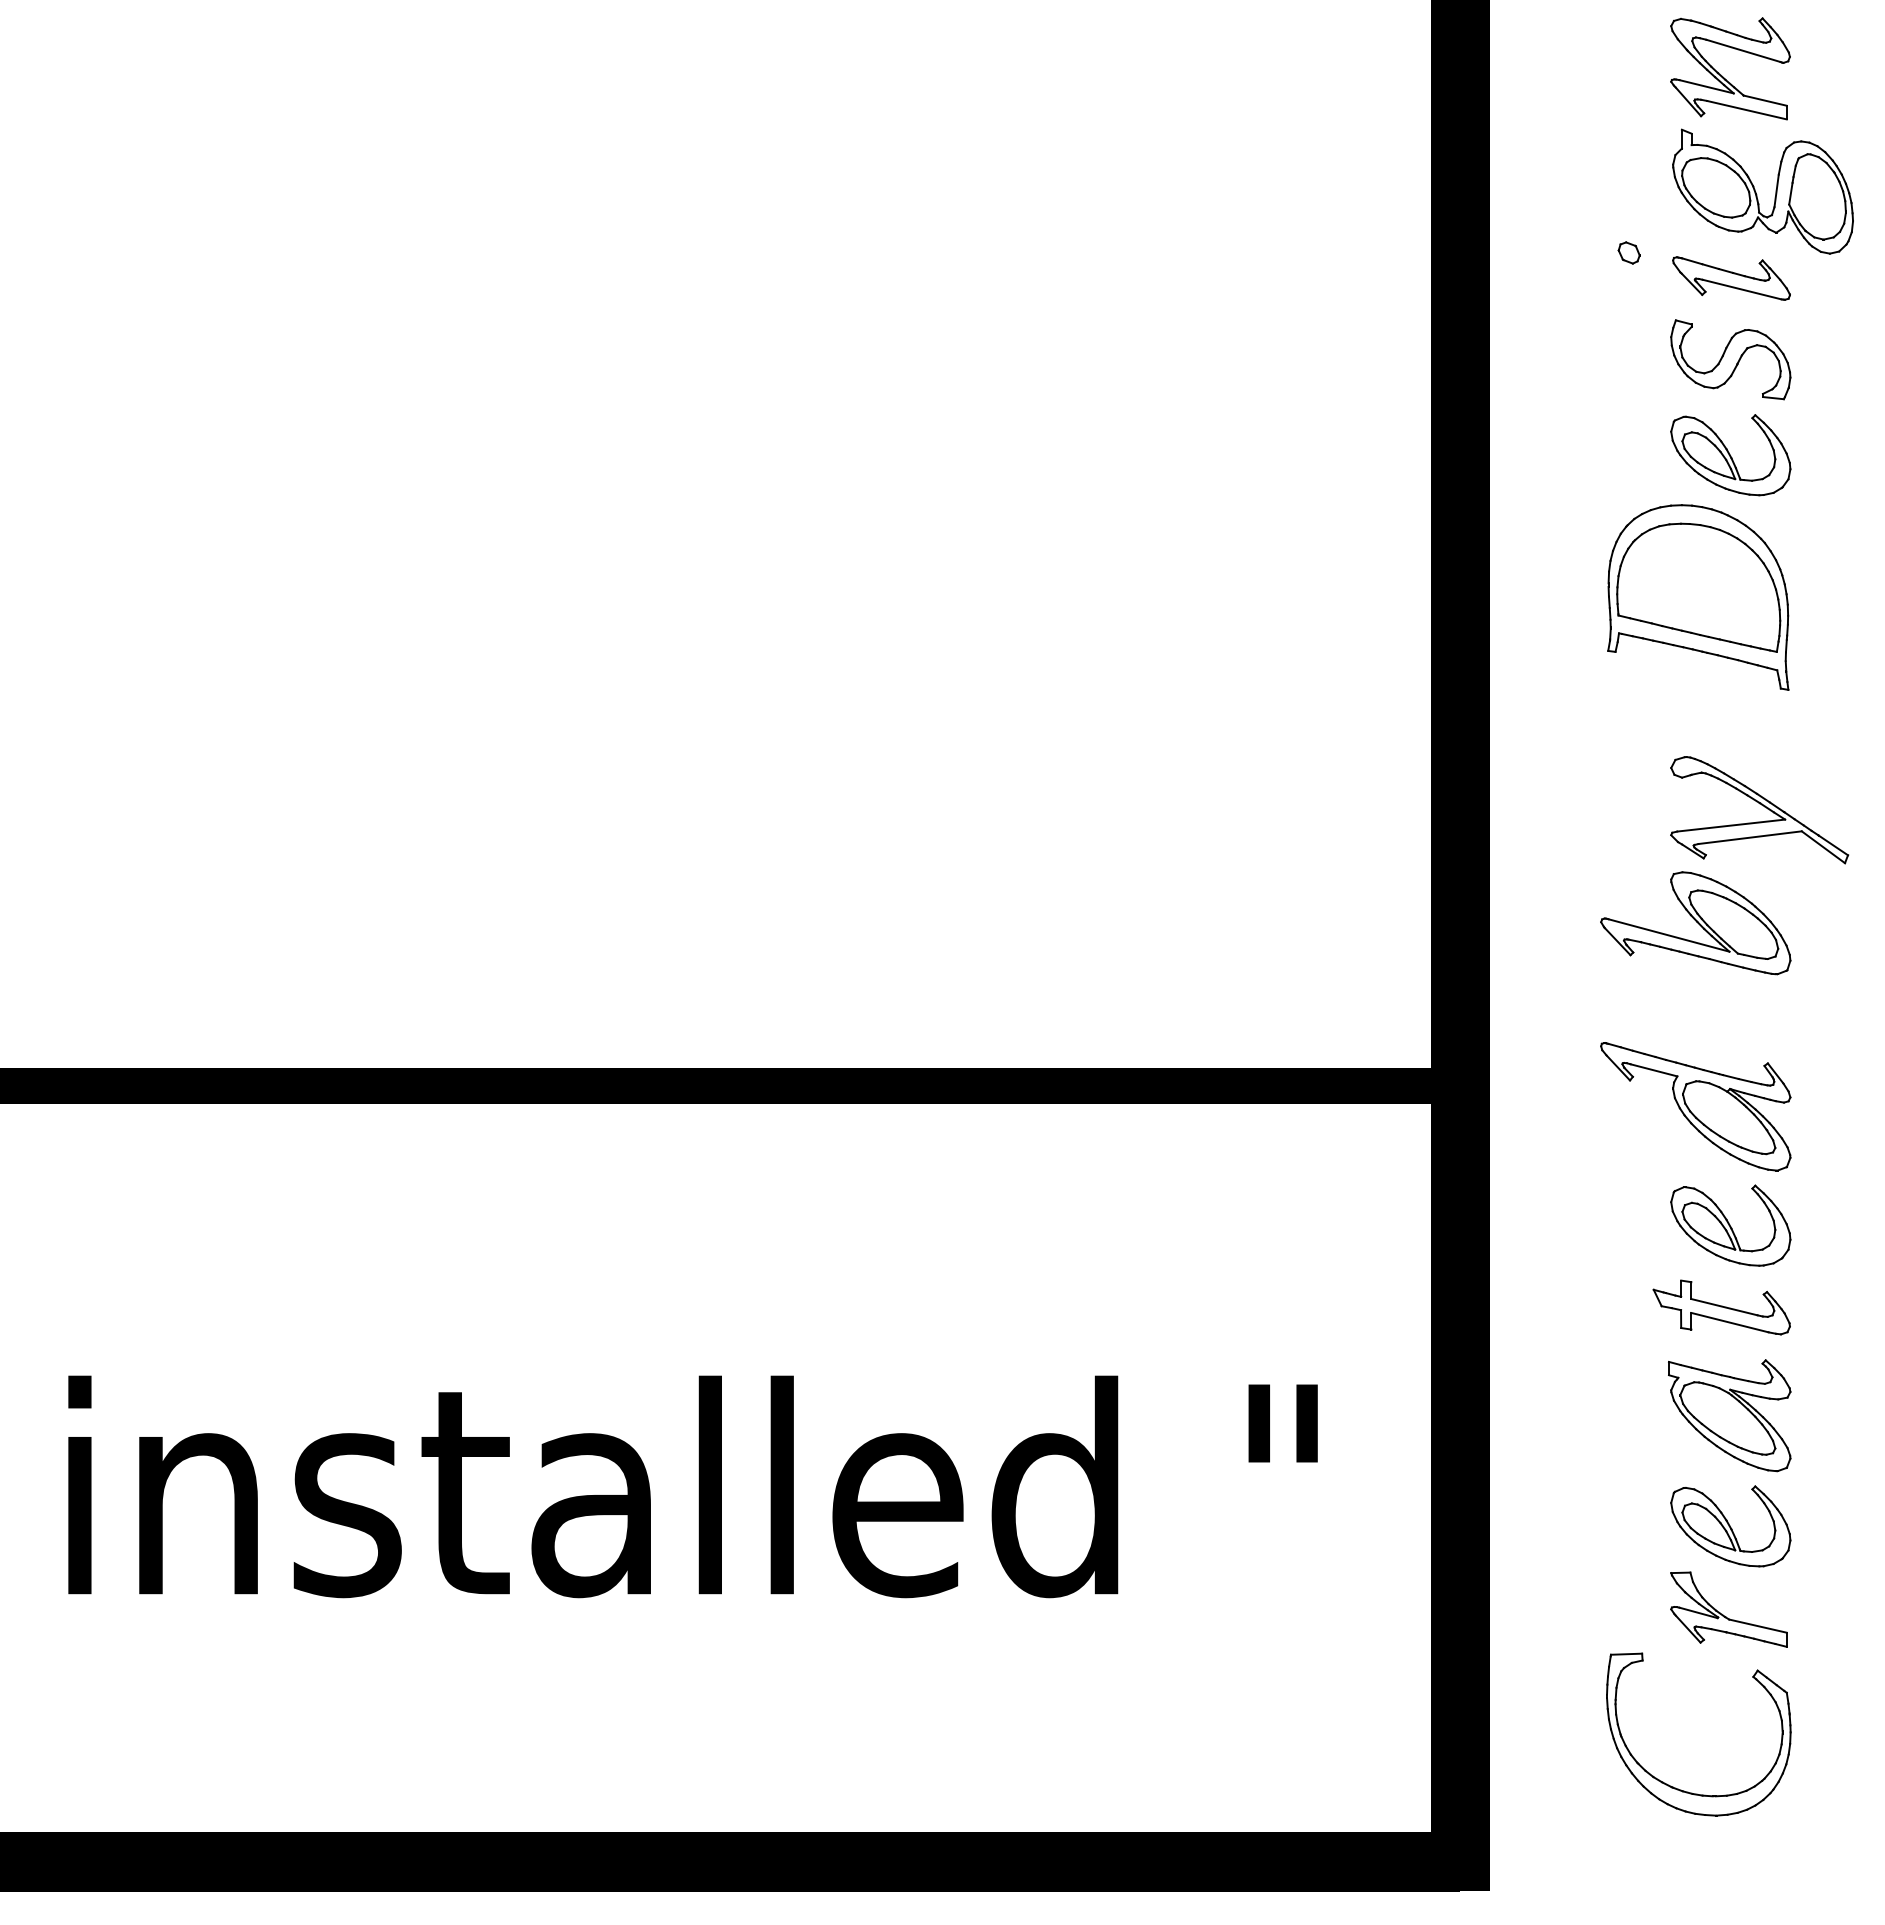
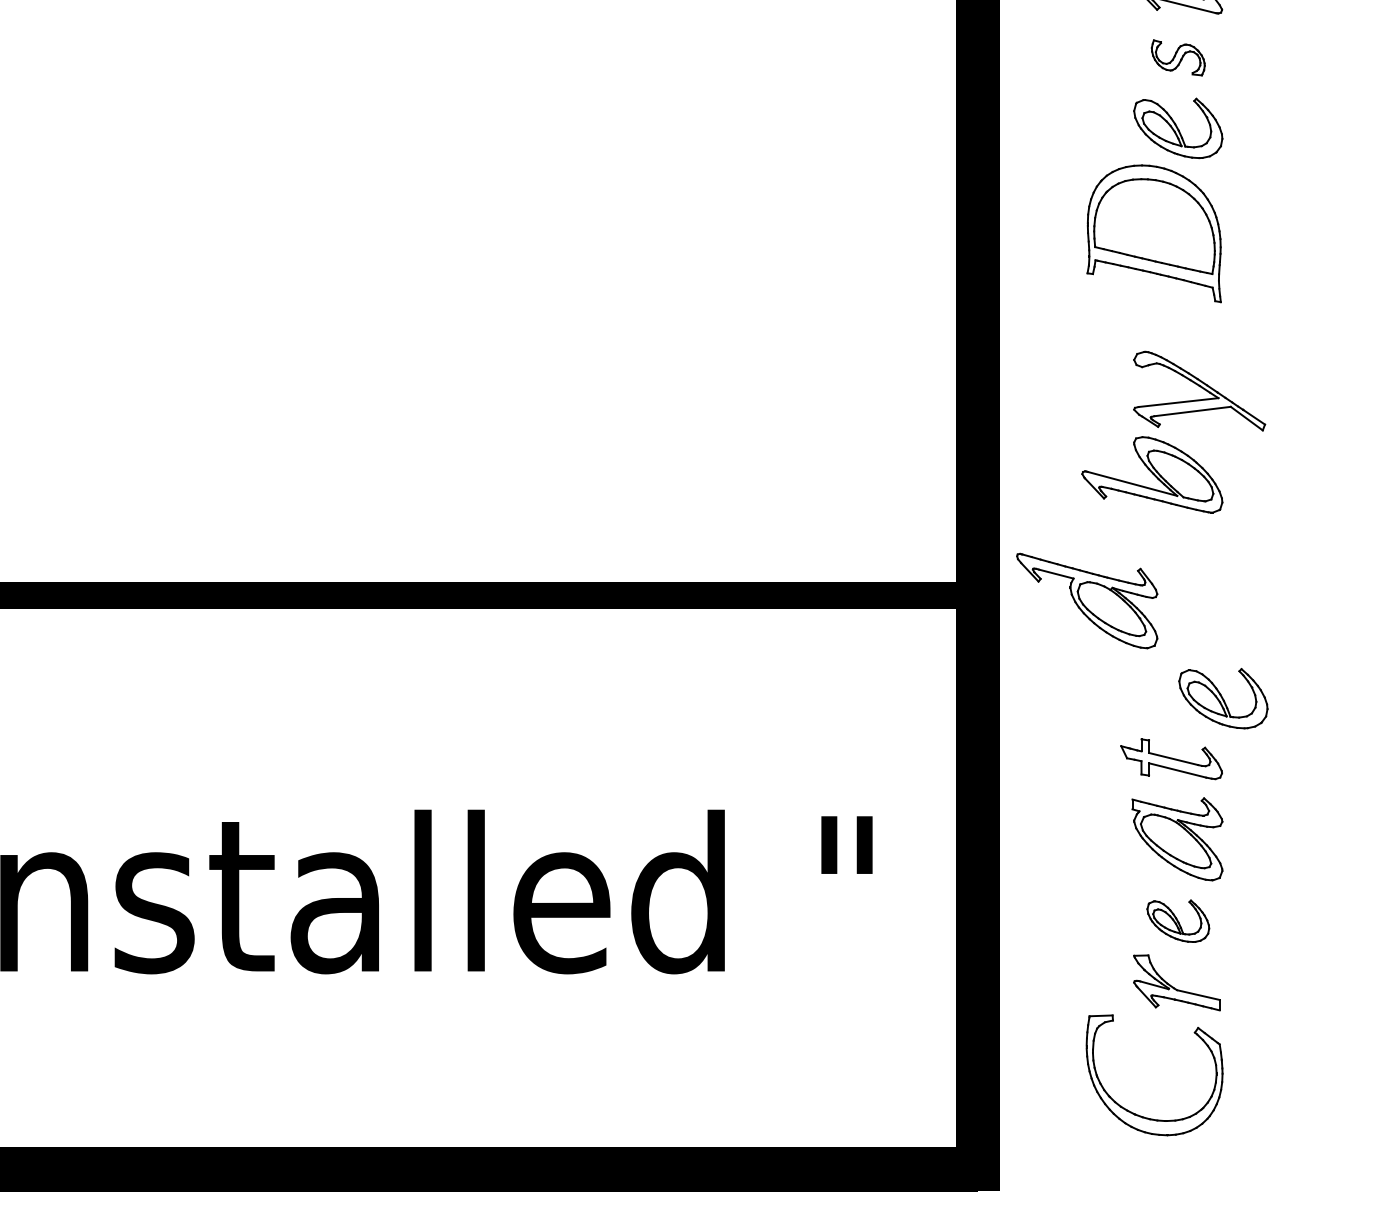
part: (1730, 359) -> (1178, 57), size x0.6
part: (1695, 1106) -> (1087, 600), moved
part: (1730, 1225) -> (1223, 698), moved
part: (1730, 1526) -> (1178, 921), size x0.7

